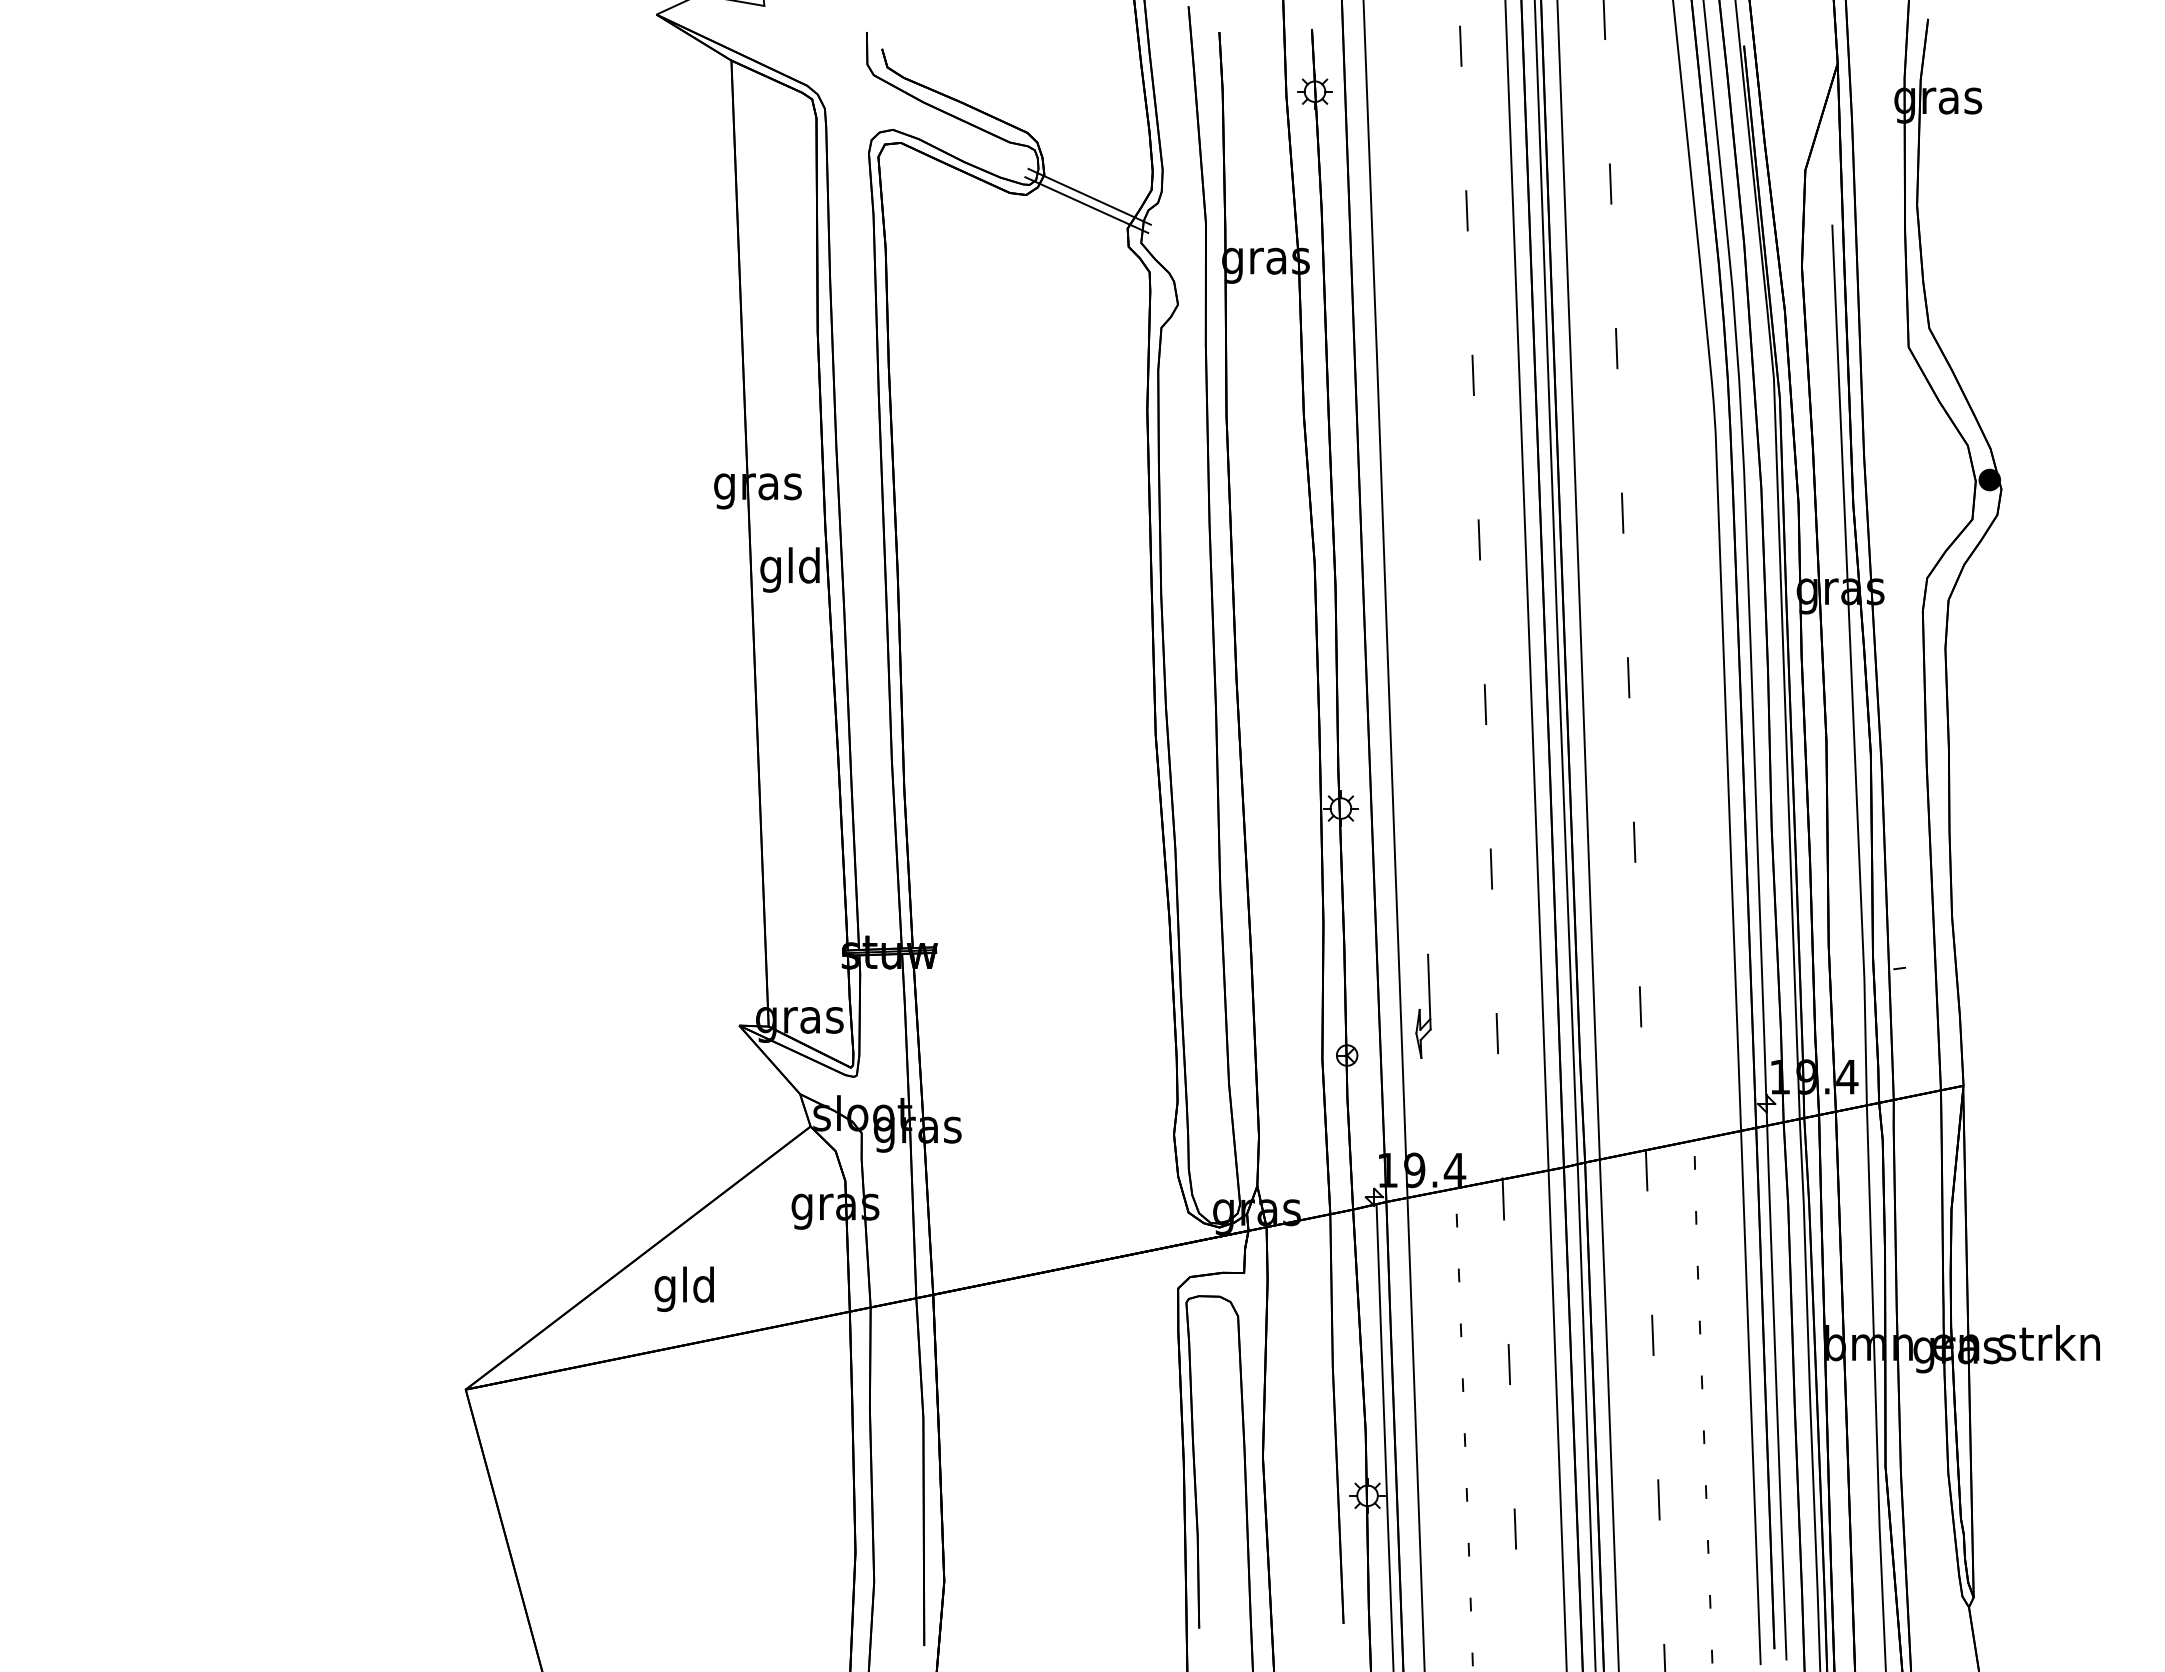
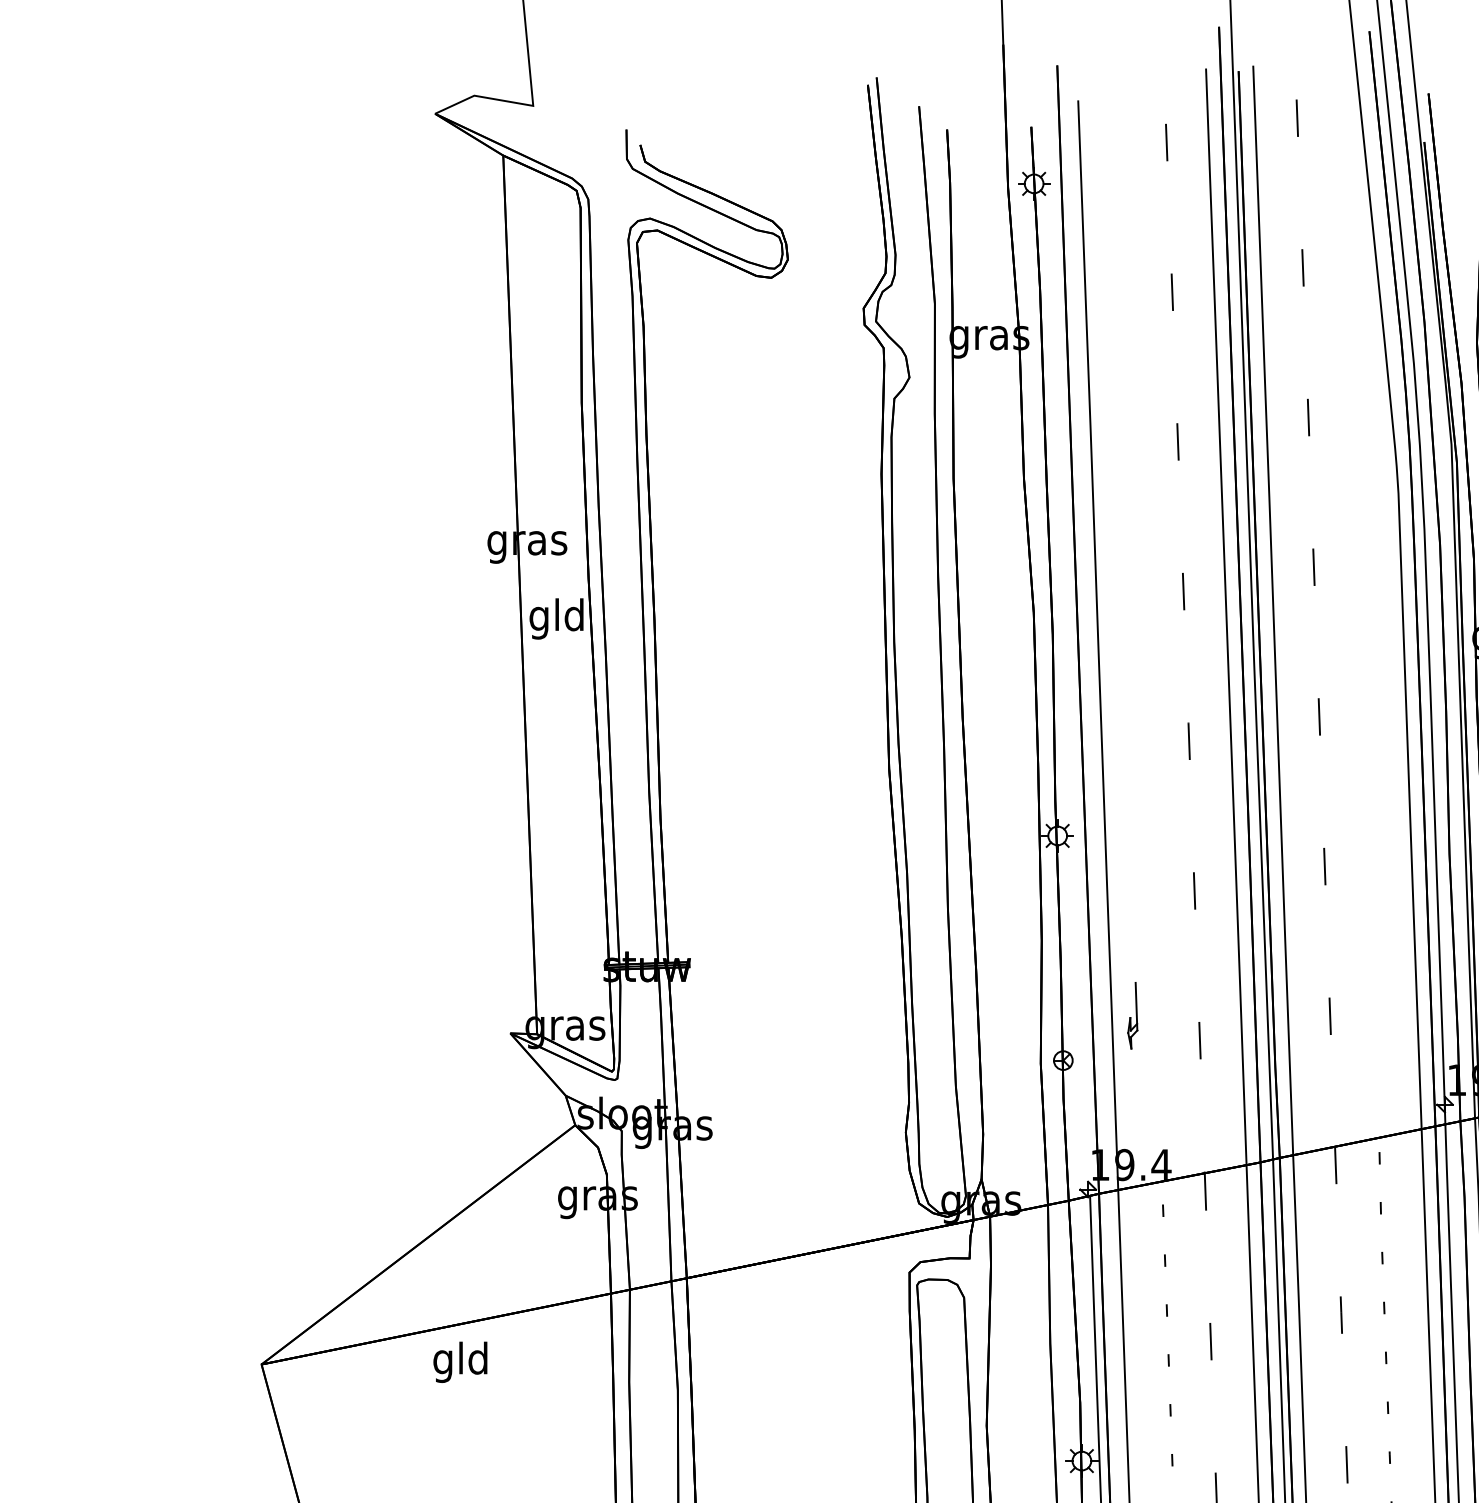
line: (1089, 196) -> (828, 279), removed
line: (1086, 205) -> (826, 287), removed
part: (1423, 1005) -> (1132, 1015), size x0.7
text: (683, 1288) -> (459, 1361), moved

